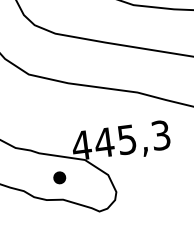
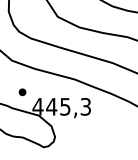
part: (59, 178) -> (22, 92), moved

